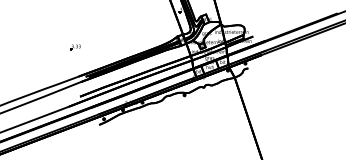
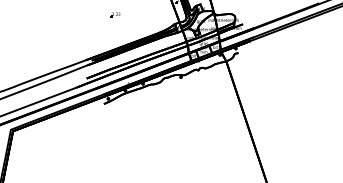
part: (75, 46) -> (115, 14), moved

